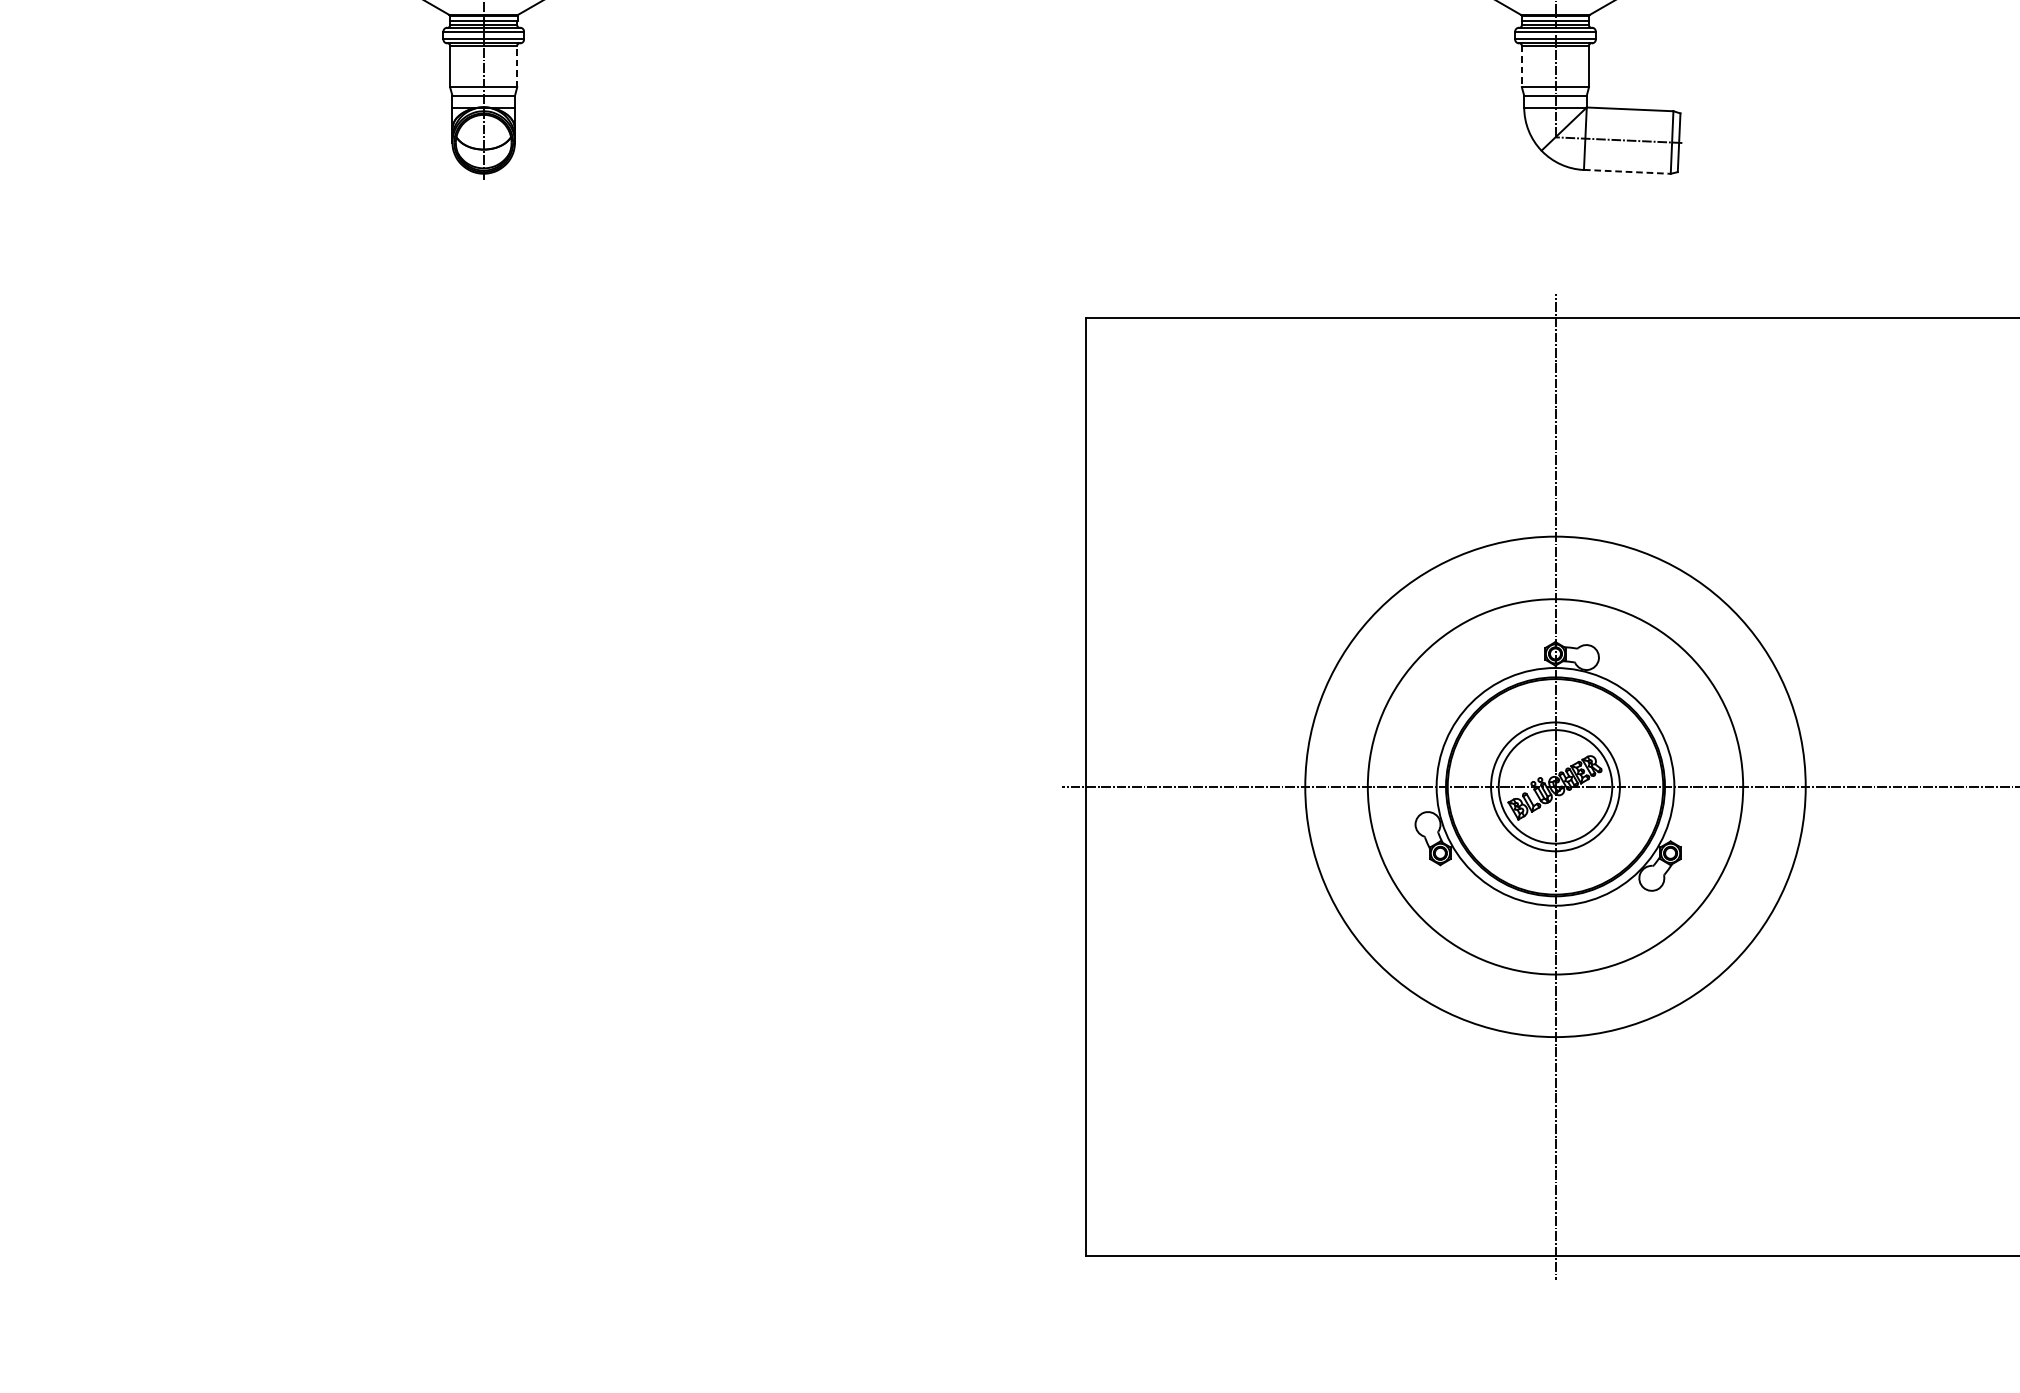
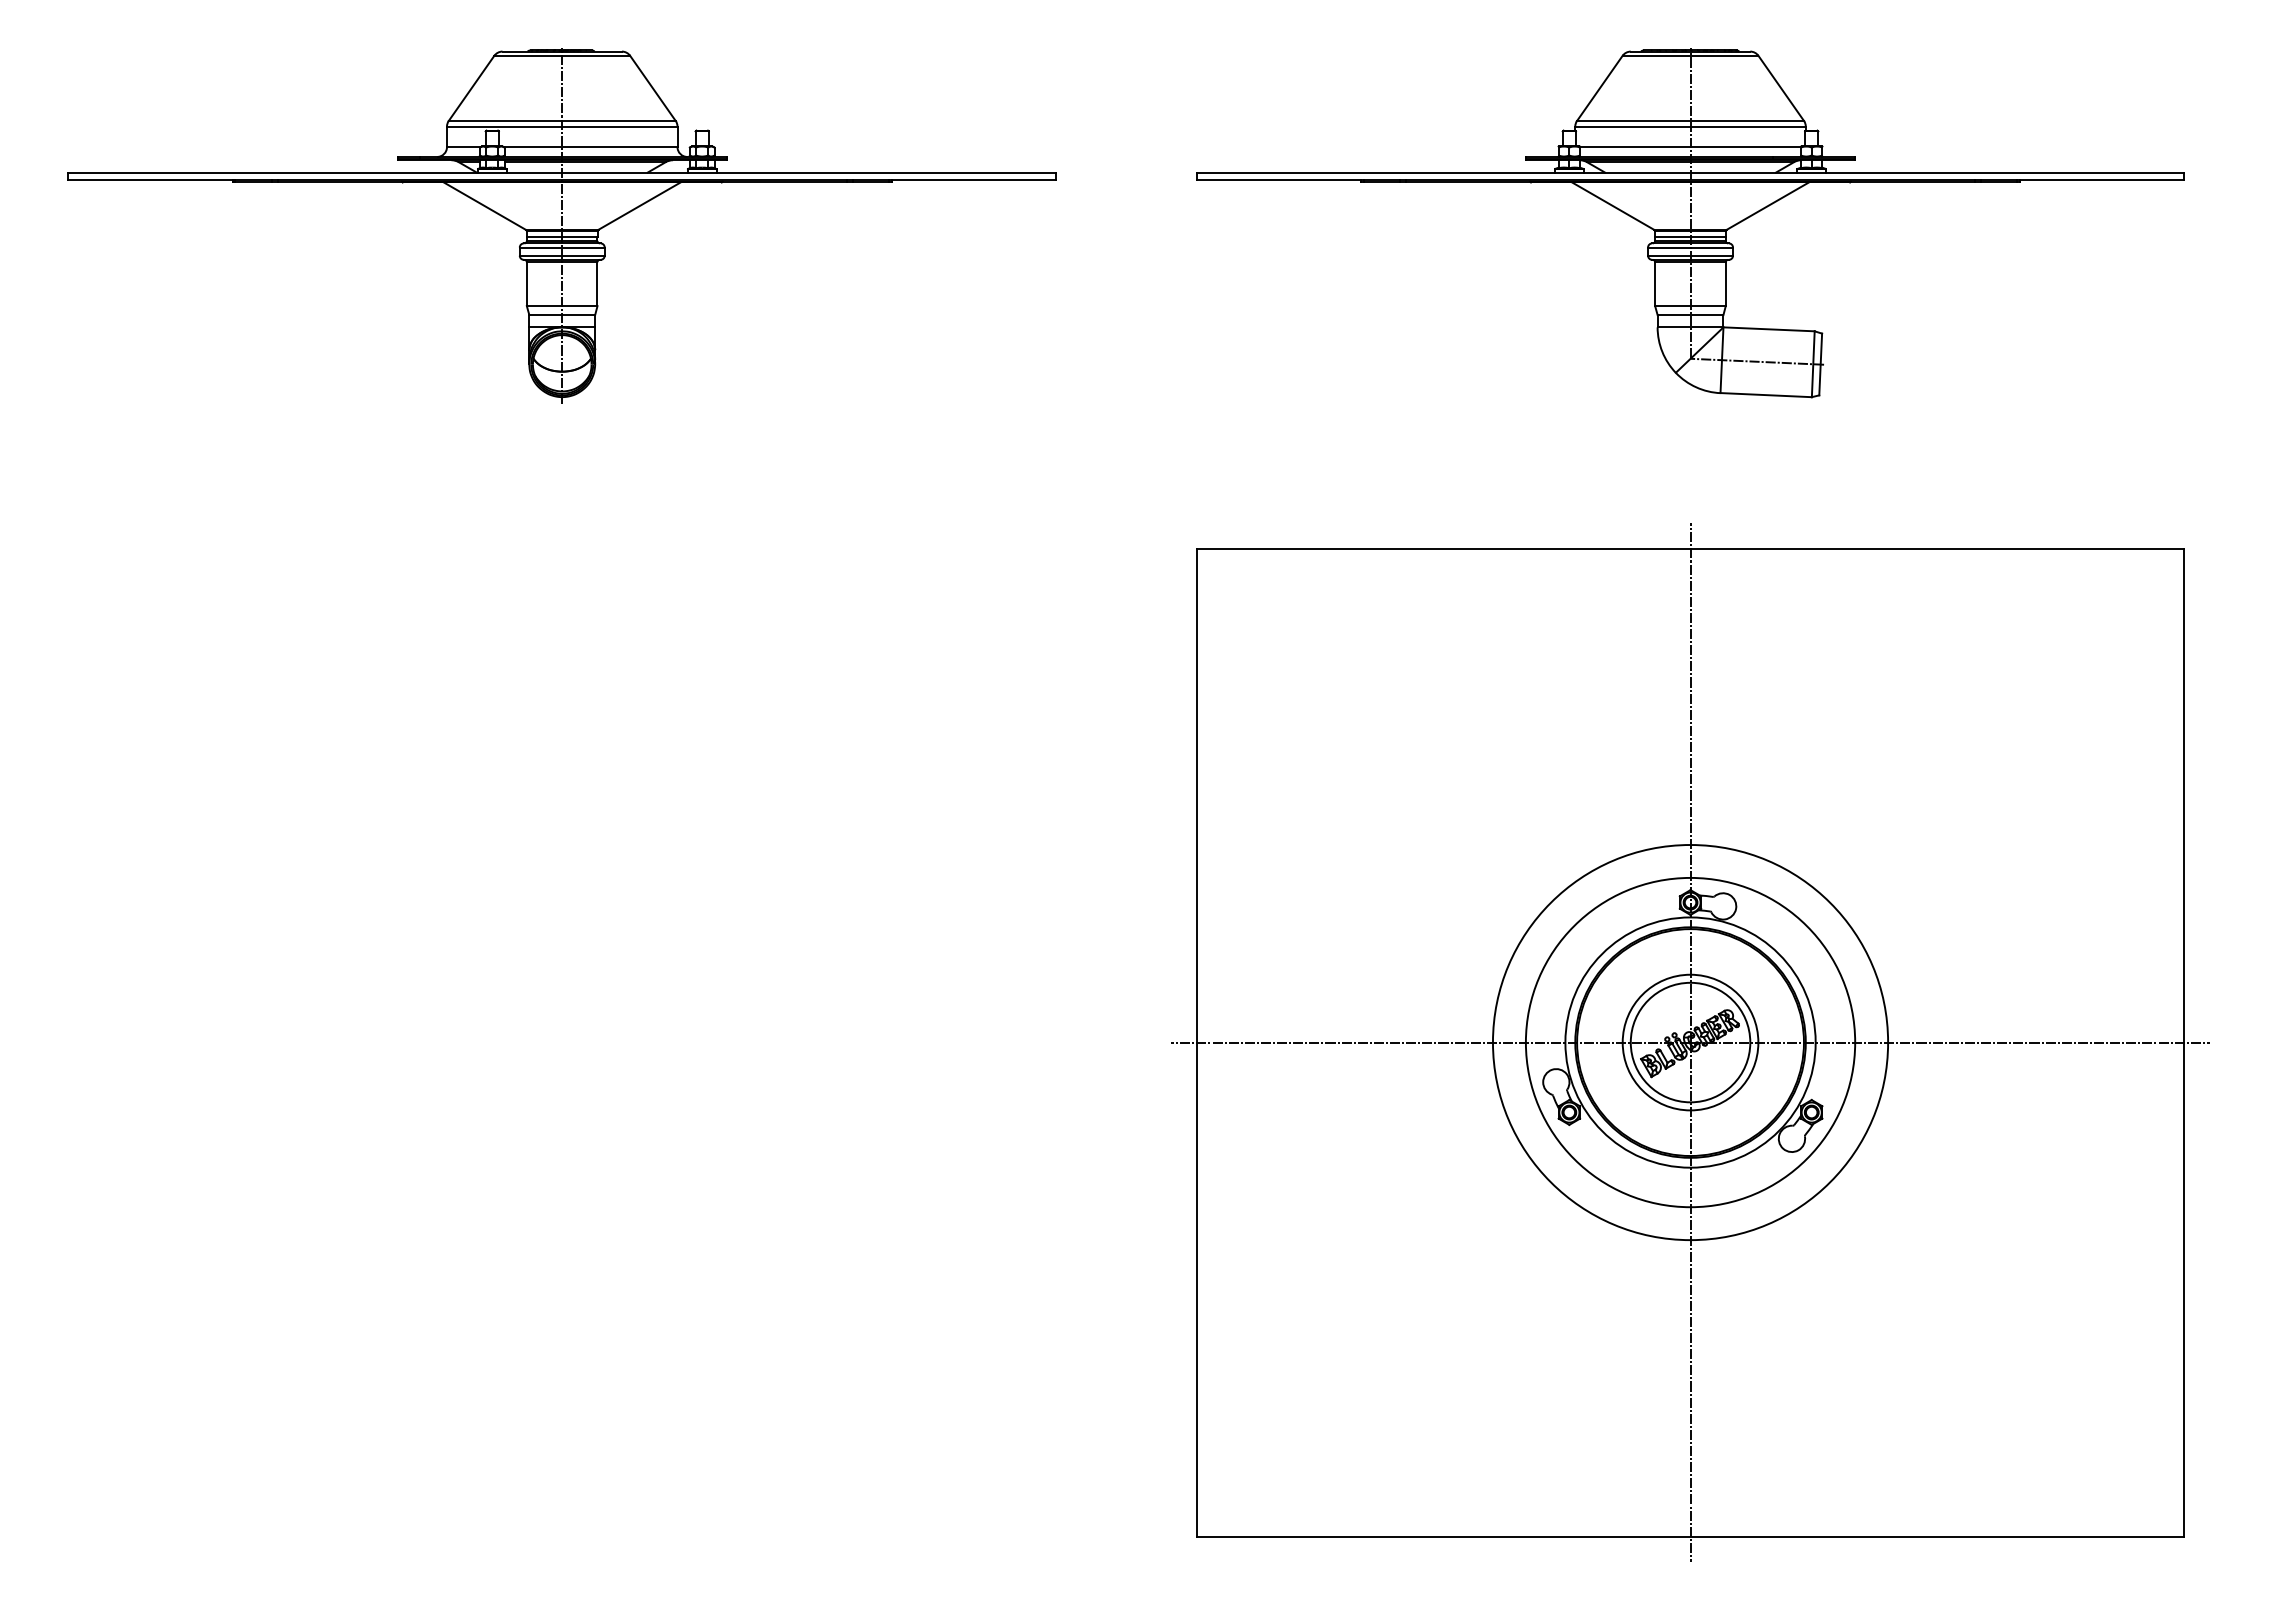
line: (517, 66) -> (597, 284), dashed -> solid
line: (1522, 66) -> (1655, 284), dashed -> solid
line: (1627, 172) -> (1766, 395), dashed -> solid
circle: (1555, 786) -> (1690, 1042), size x0.62

